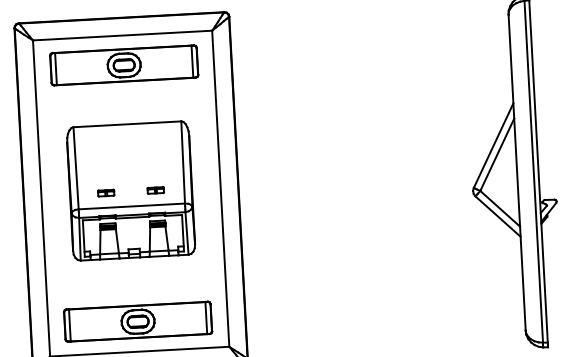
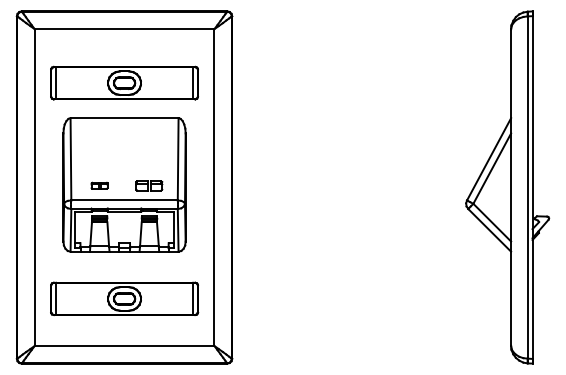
part: (124, 64) -> (124, 82), moved
part: (155, 190) -> (149, 185), size x1.6
part: (138, 321) -> (124, 298), moved

